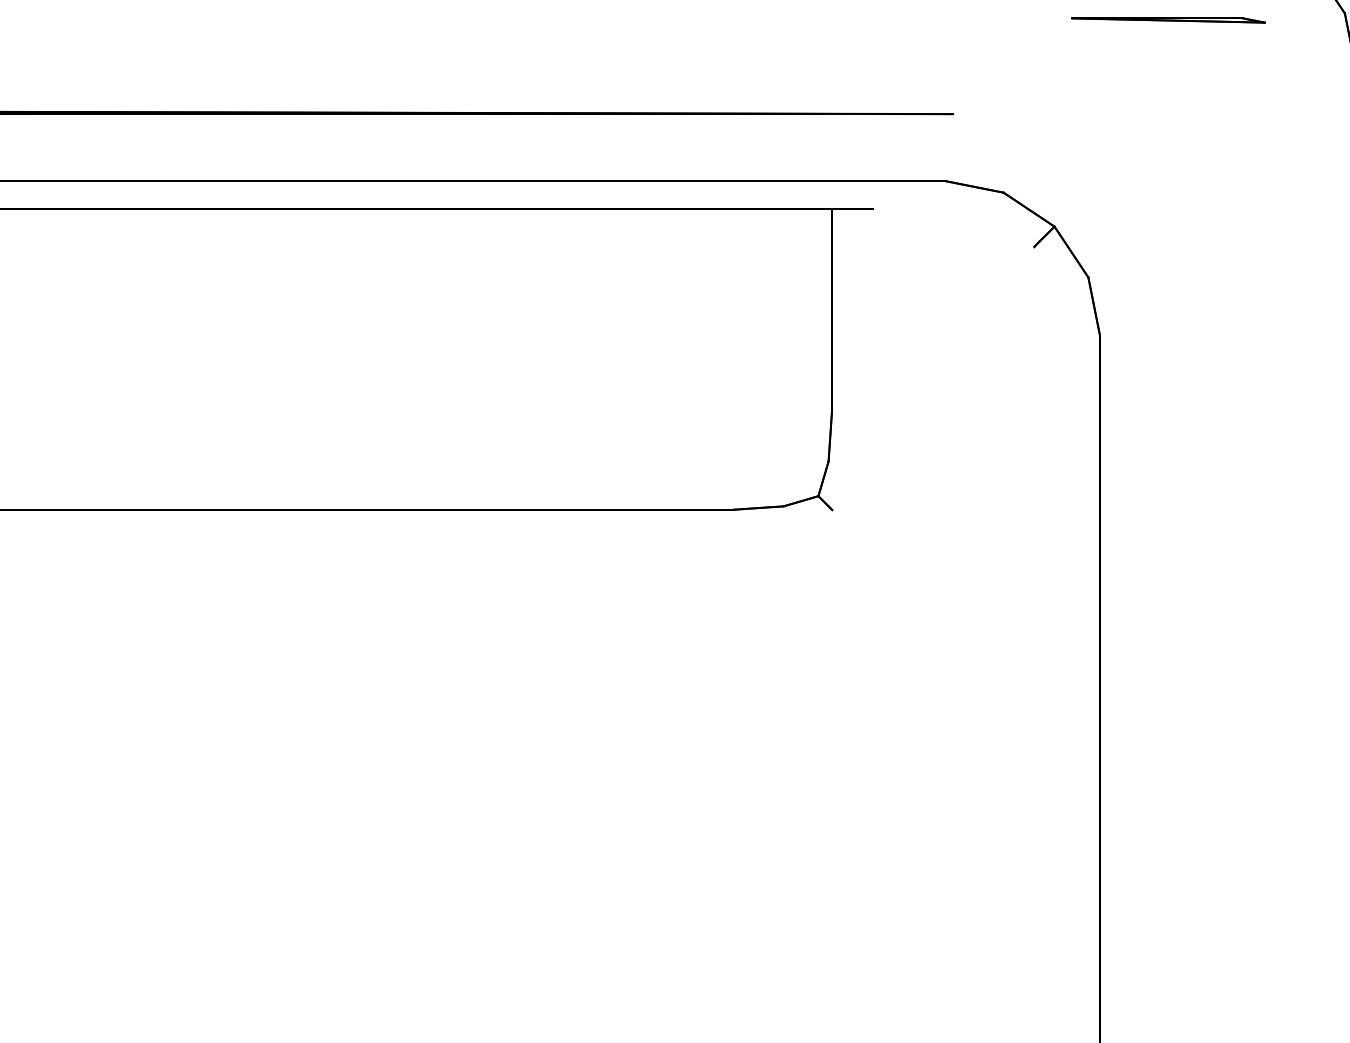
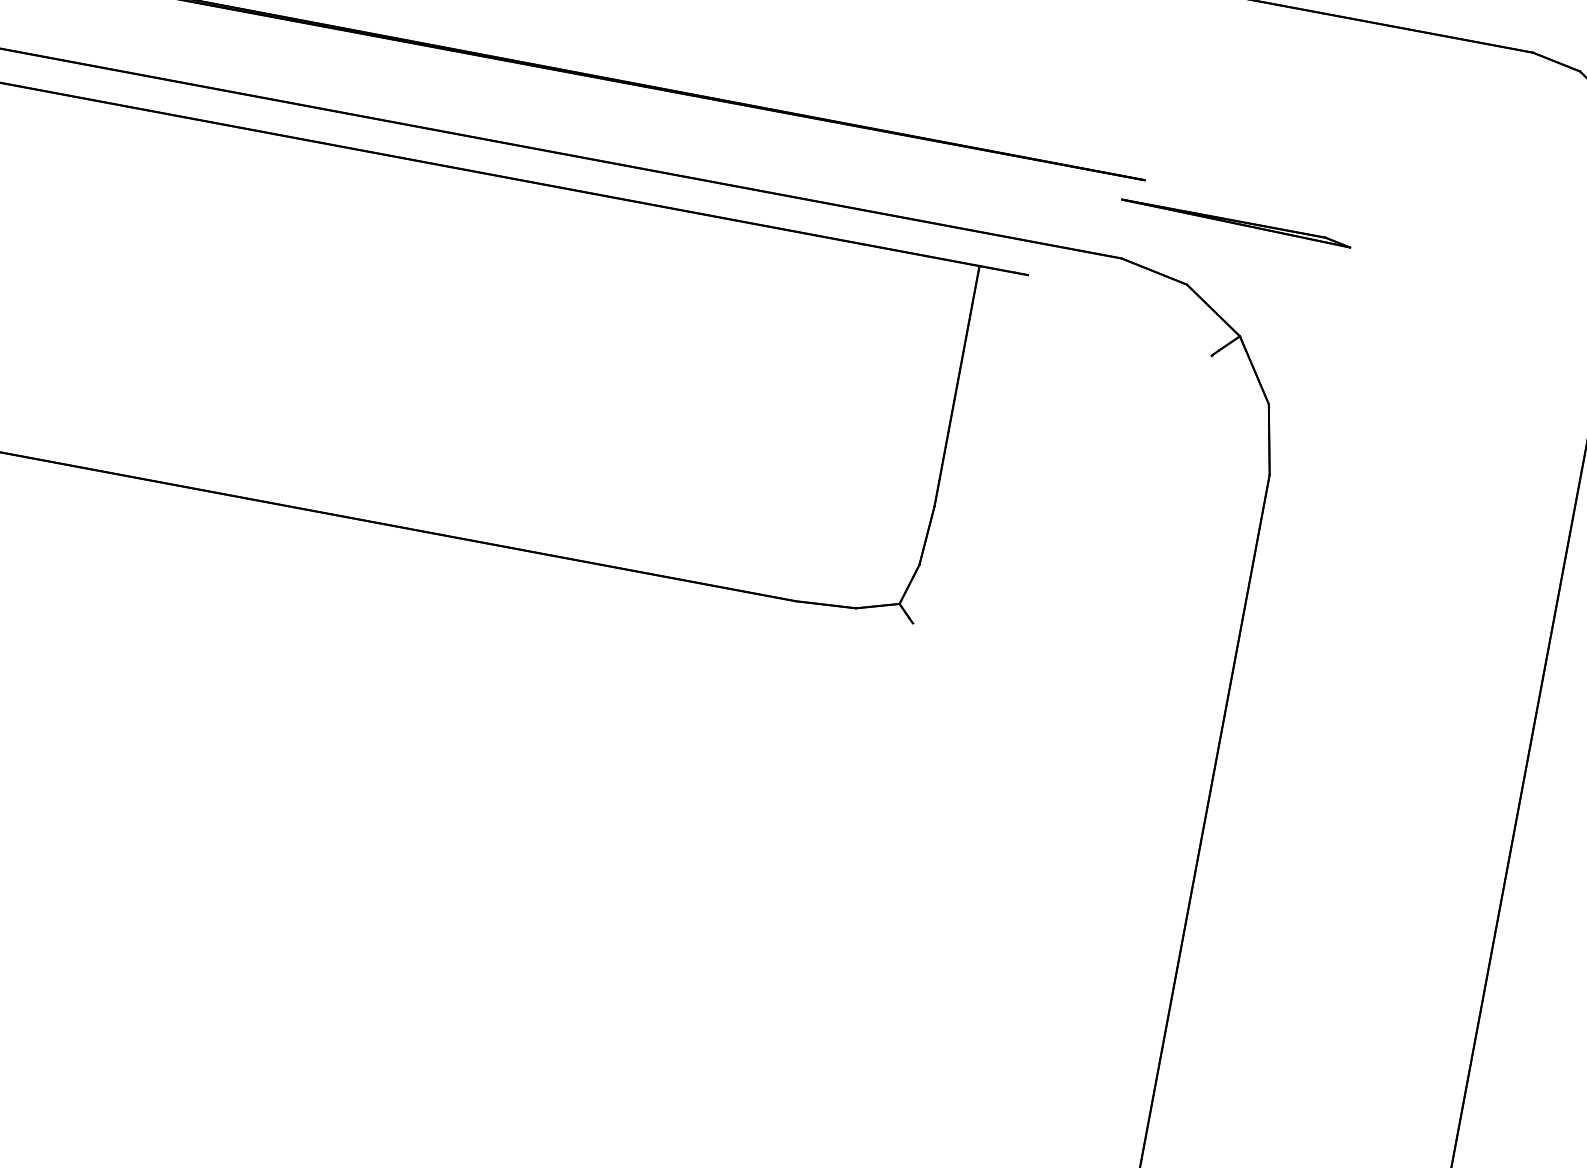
part: (1168, 20) -> (1236, 223), moved

